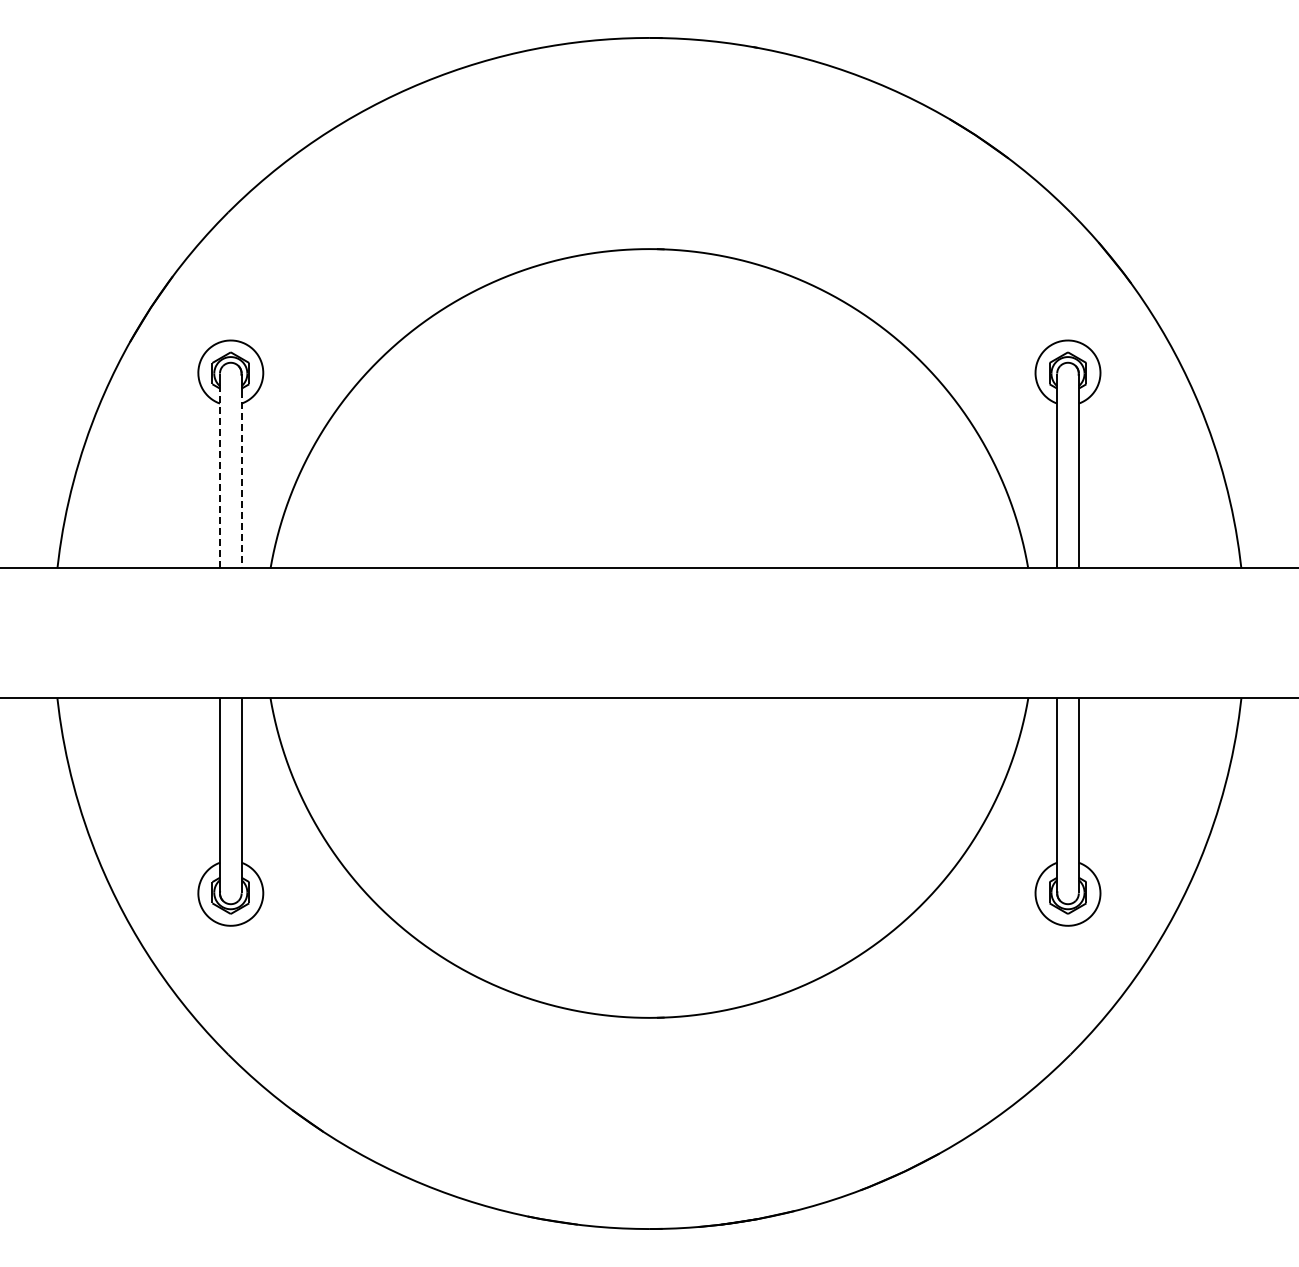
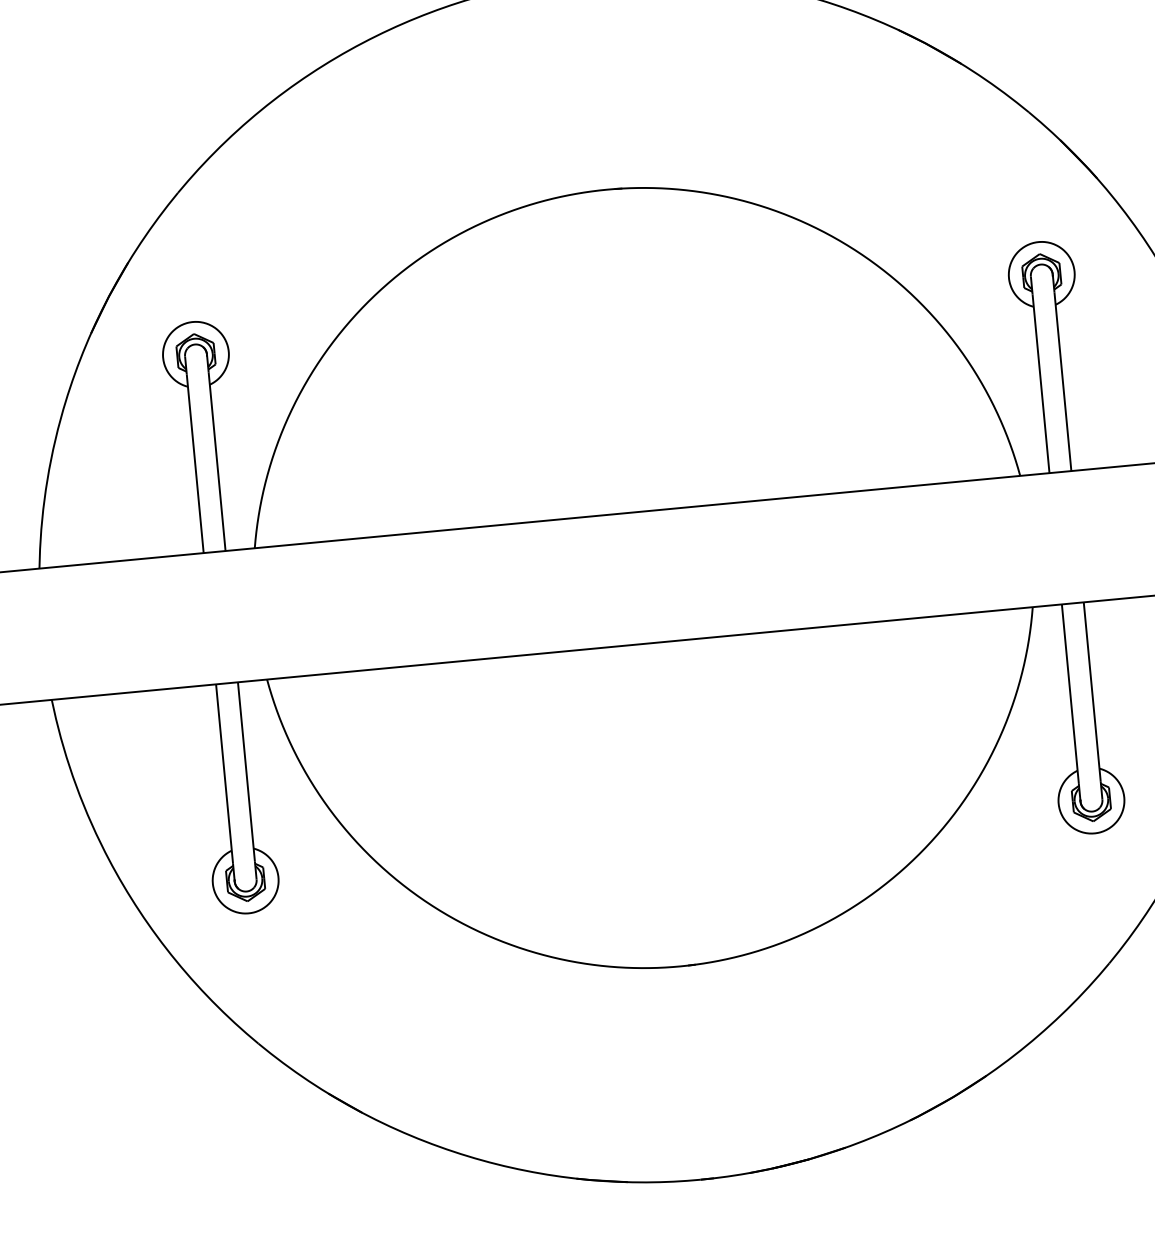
line: (220, 479) -> (195, 463), dashed -> solid
line: (241, 480) -> (217, 462), dashed -> solid

